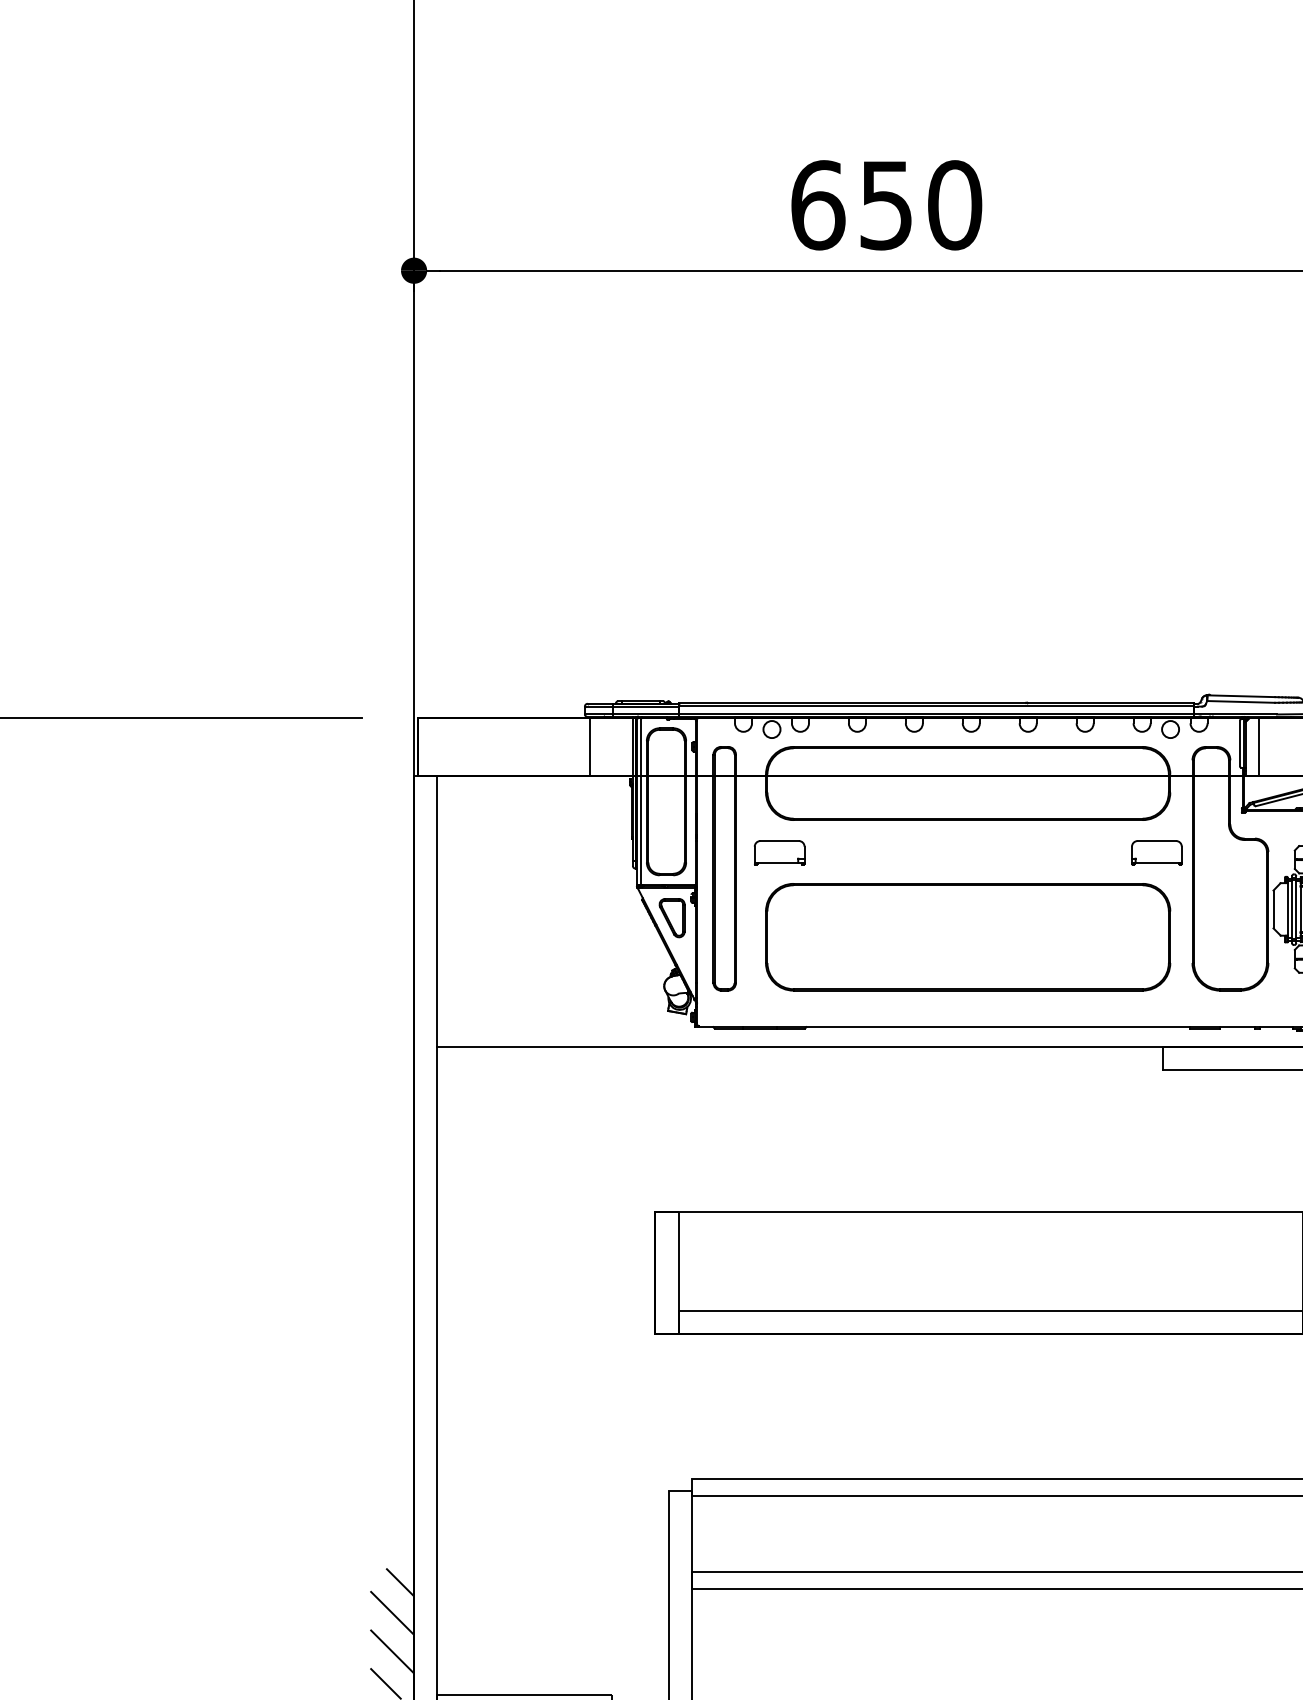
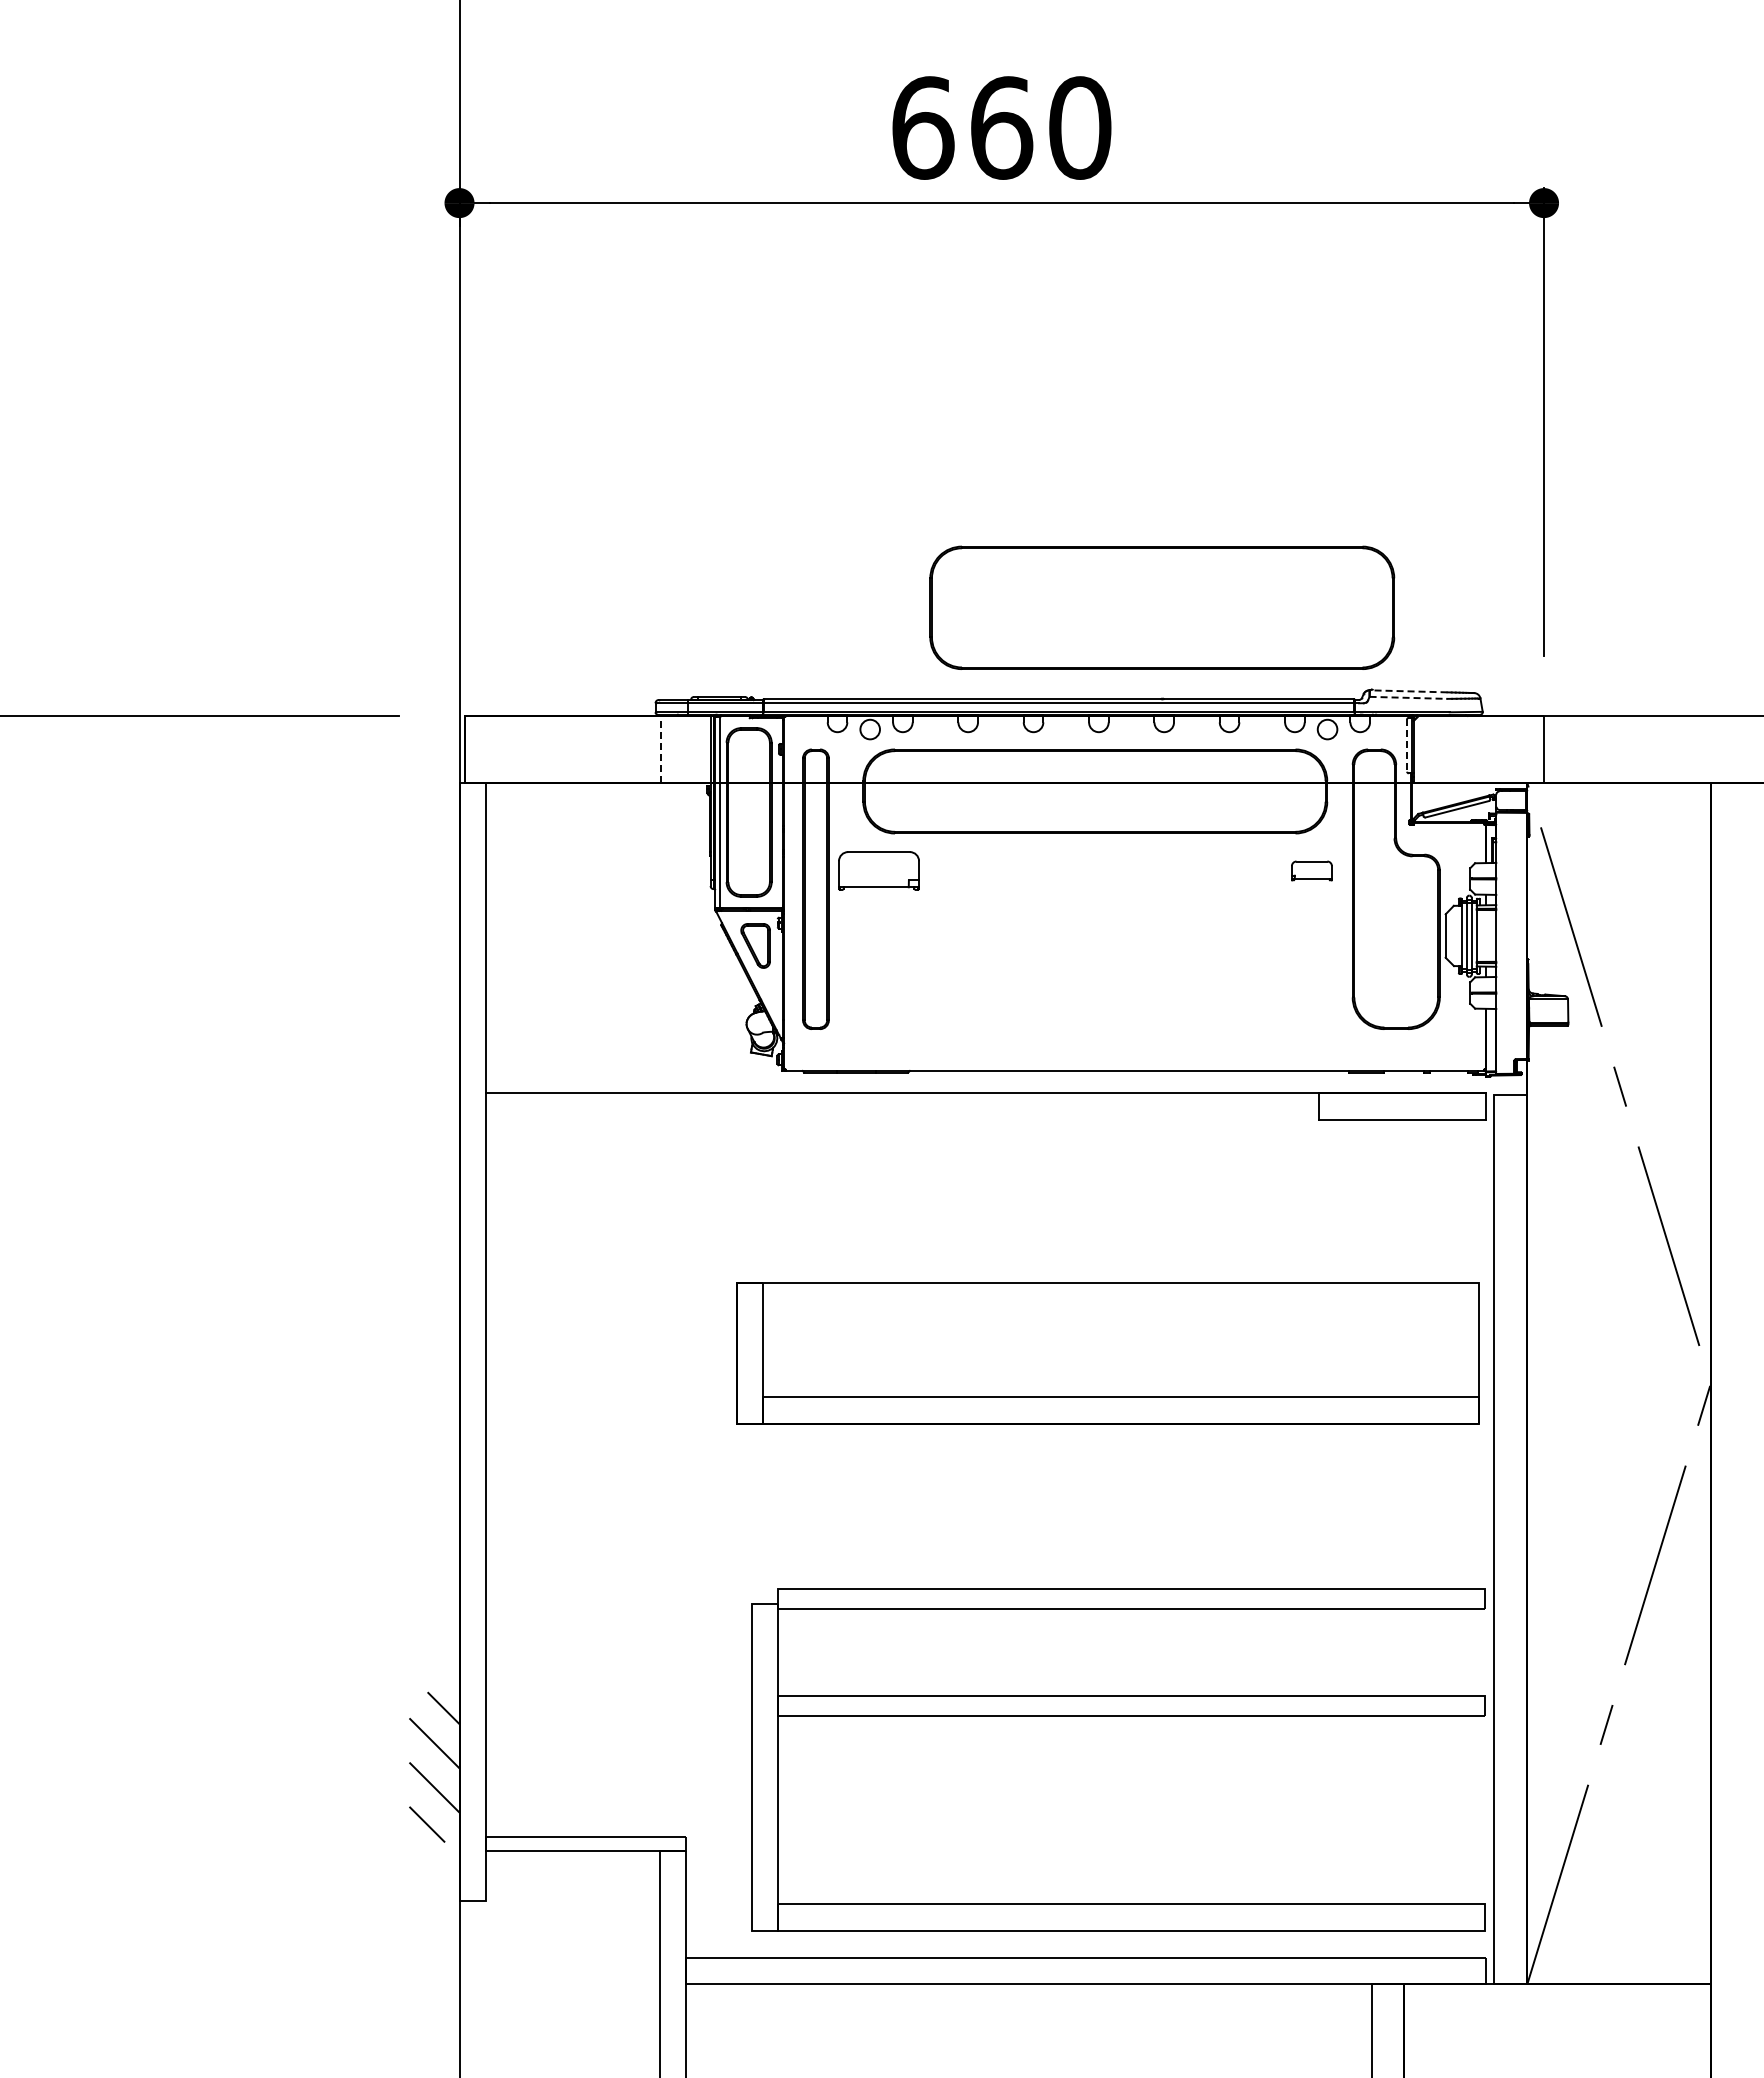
text: (887, 204) -> (1002, 127), 650 -> 660
line: (1241, 696) -> (1408, 691), solid -> dashed
line: (1241, 701) -> (1408, 697), solid -> dashed
line: (1240, 744) -> (1407, 746), solid -> dashed
line: (590, 746) -> (661, 749), solid -> dashed
line: (1258, 746) -> (1428, 749), removed
part: (779, 852) -> (878, 870), size x1.4
part: (1156, 852) -> (1311, 870), size x0.7
part: (968, 936) -> (1162, 607), moved

